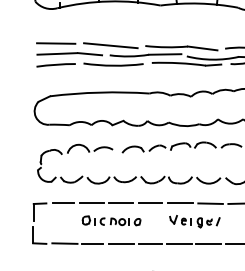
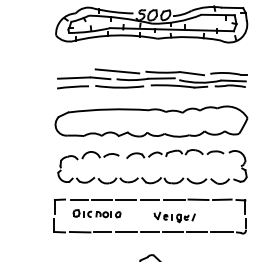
line: (55, 43) -> (72, 69), removed
part: (110, 220) -> (96, 213), moved
part: (194, 221) -> (174, 217), moved

